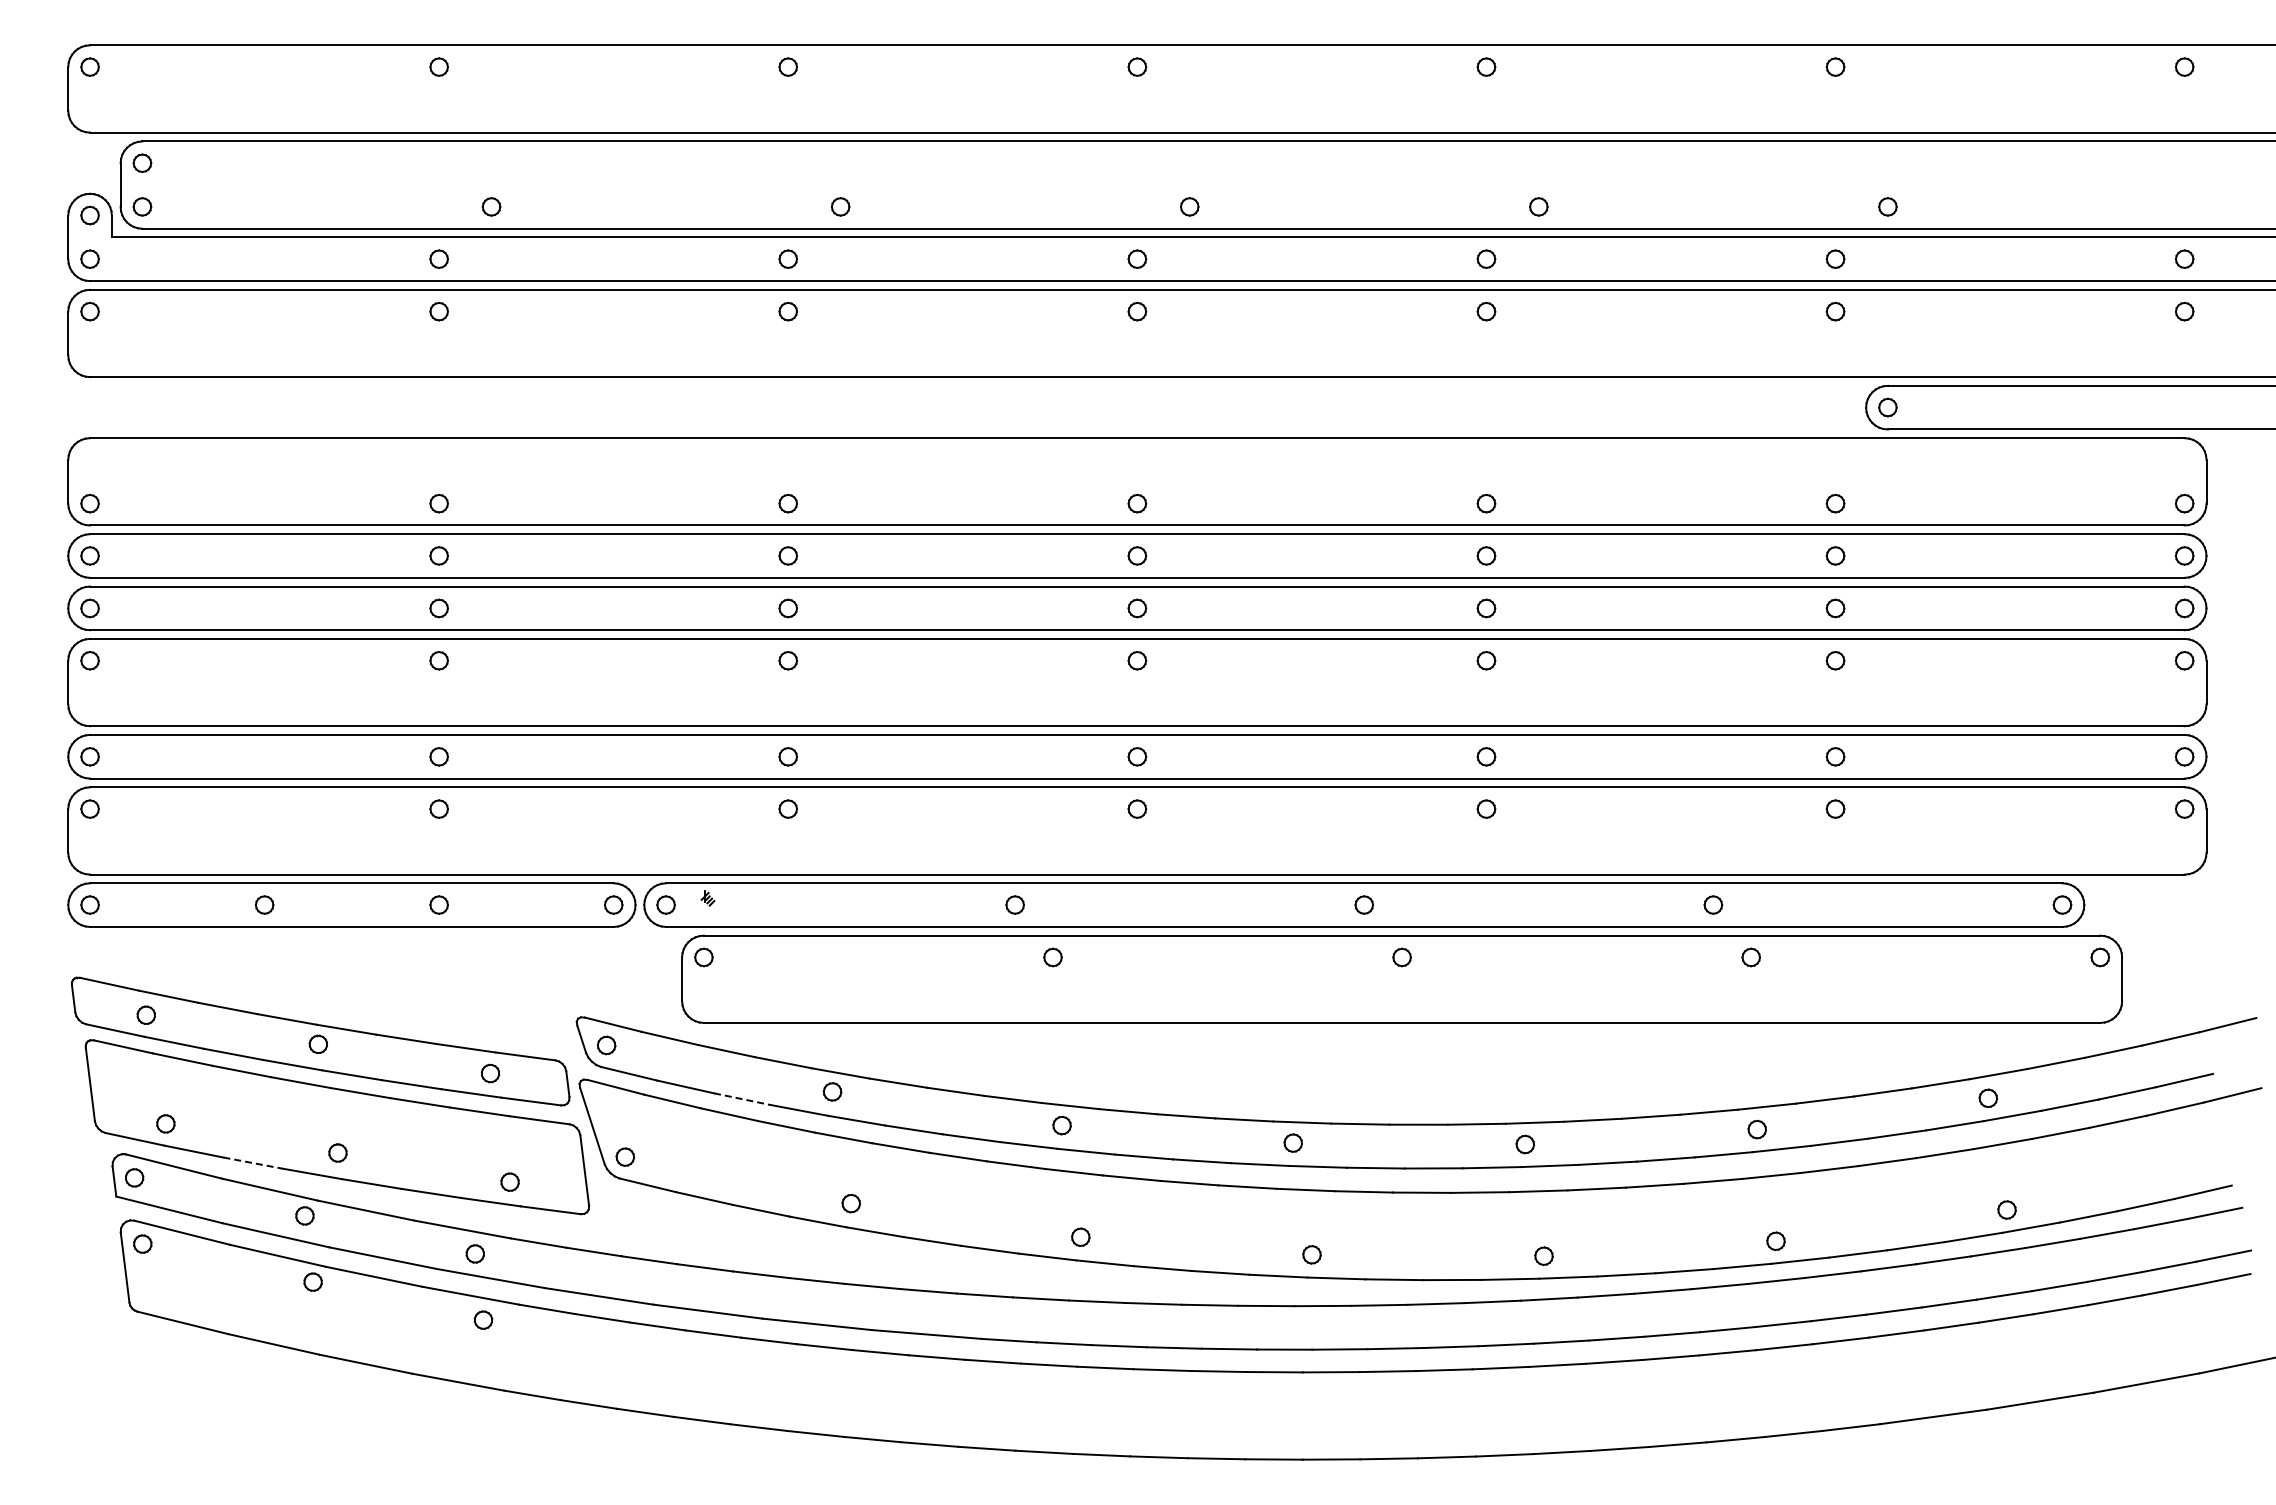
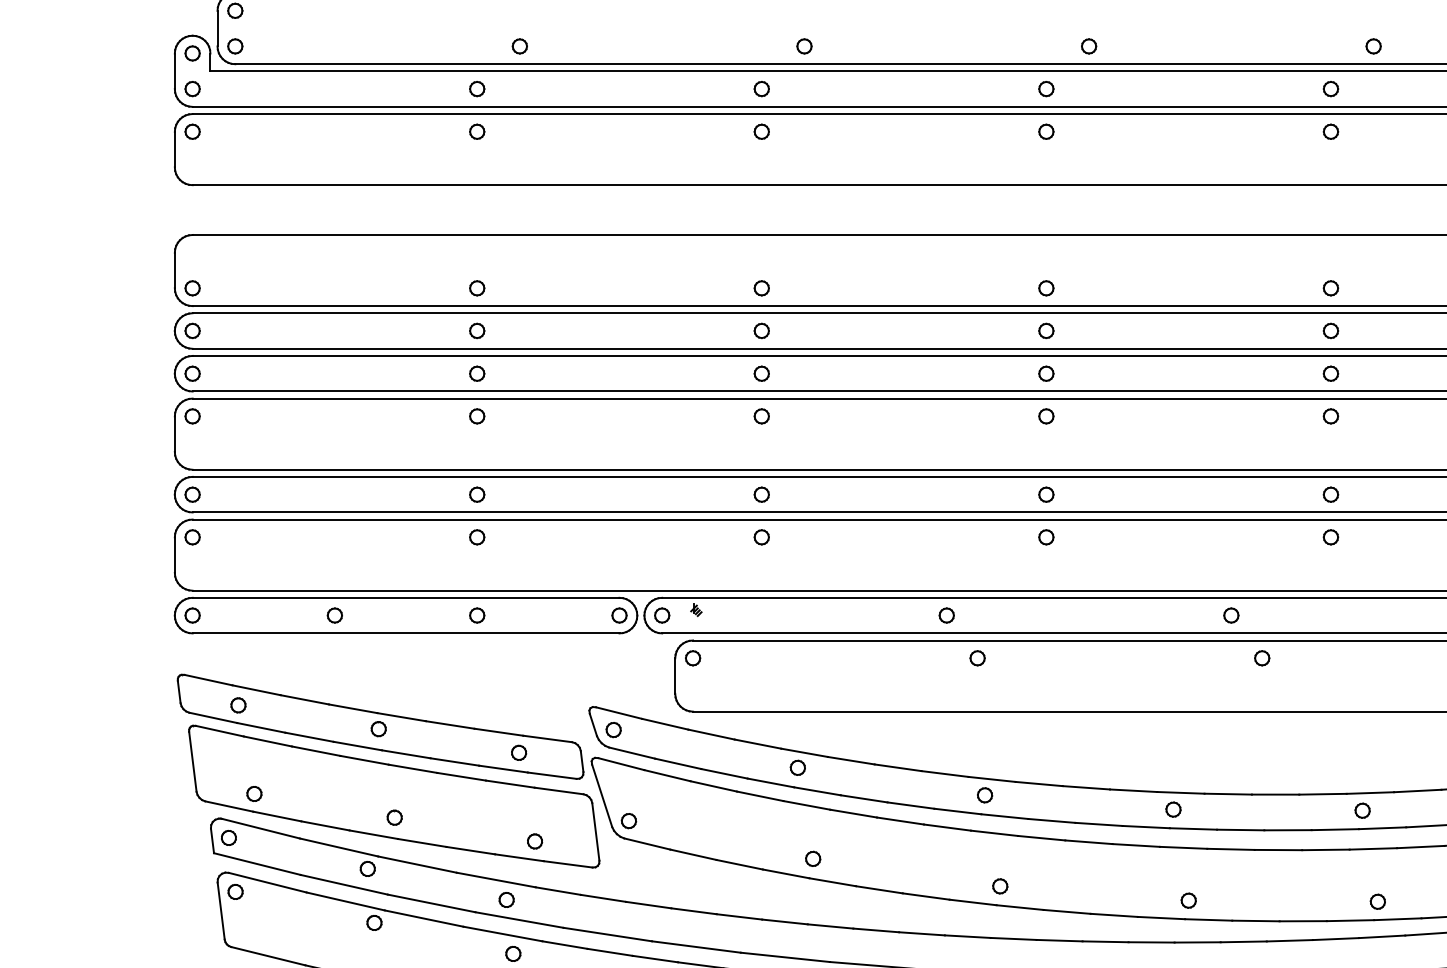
line: (742, 1099) -> (724, 774), dashed -> solid
line: (253, 1163) -> (325, 826), dashed -> solid

